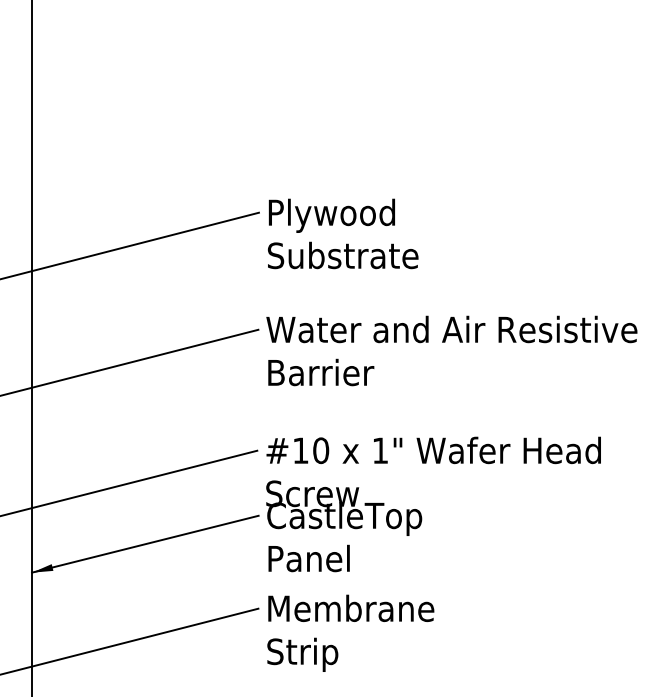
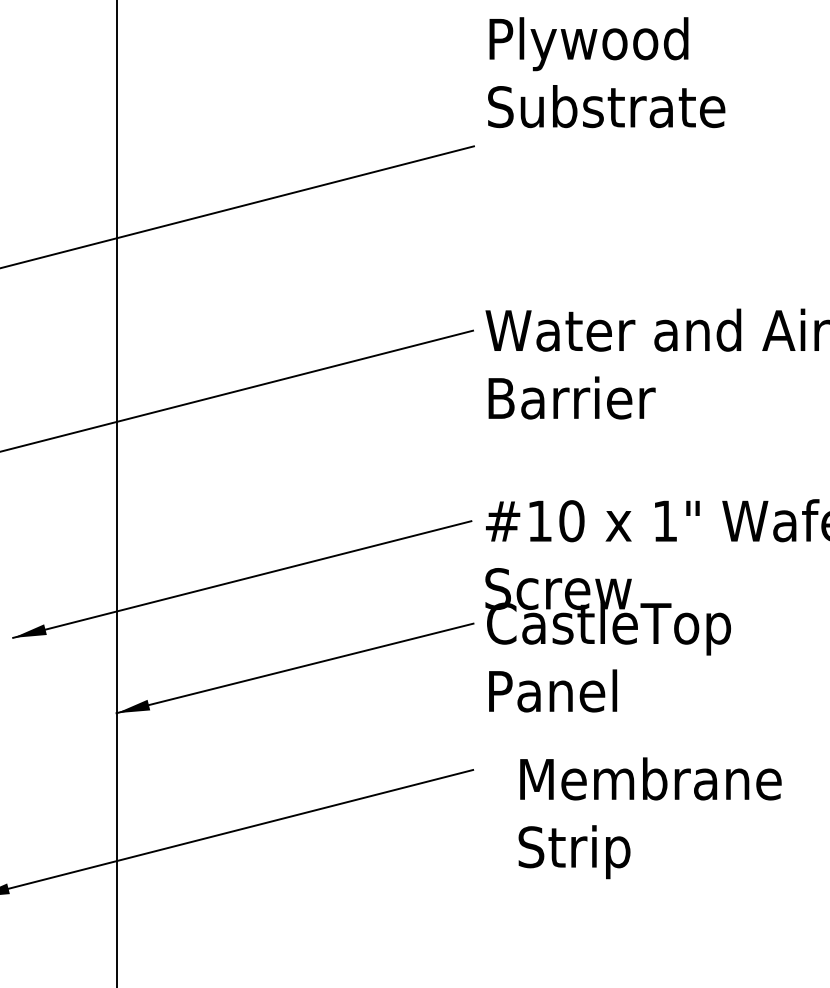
text: (343, 233) -> (607, 71), moved
text: (350, 632) -> (649, 816), moved

